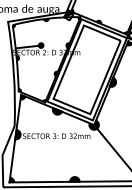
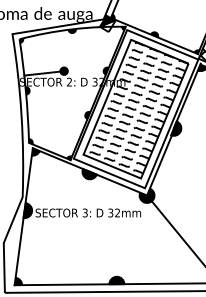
hatch: (88, 68) -> (138, 107), added

